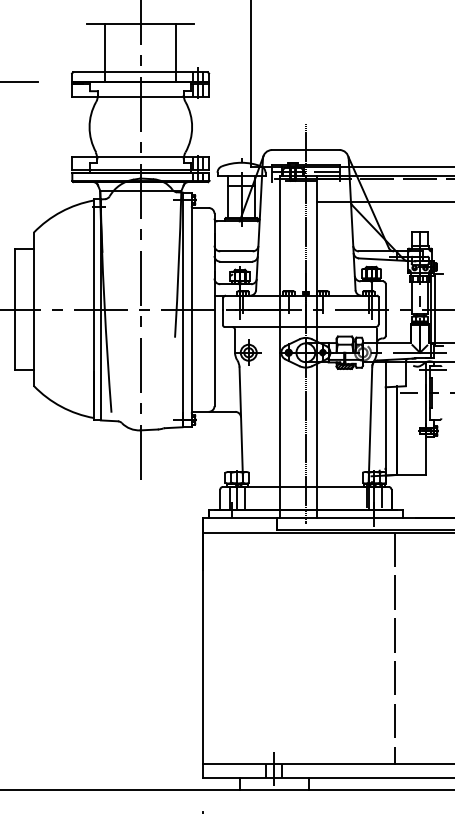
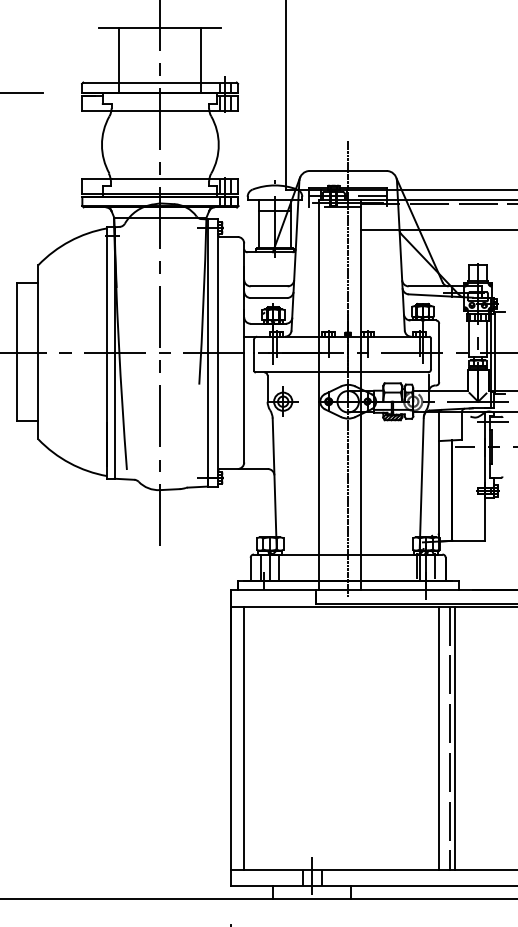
line: (214, 647) -> (244, 737), added
line: (385, 647) -> (438, 737), added
line: (400, 647) -> (455, 737), added

